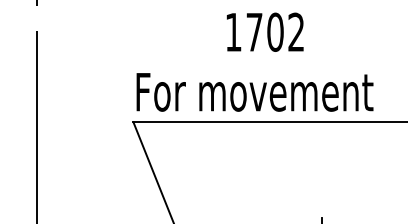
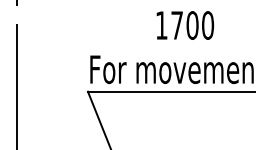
text: (296, 31) -> (208, 24), 1702 -> 1700

